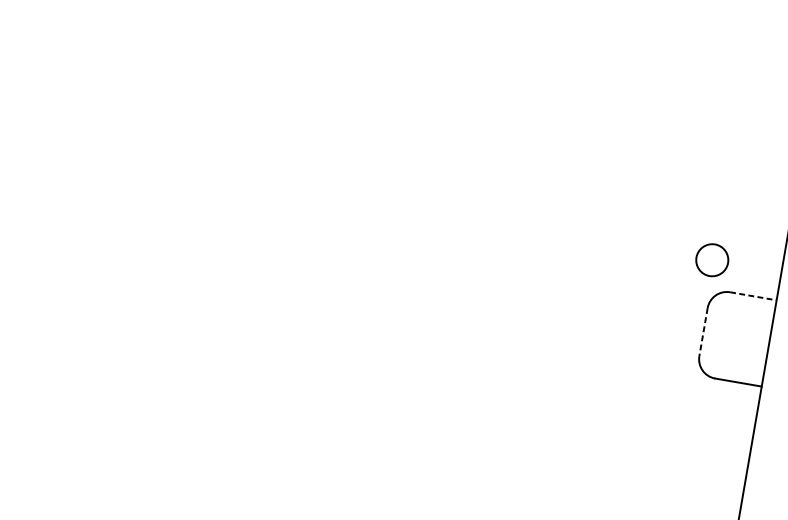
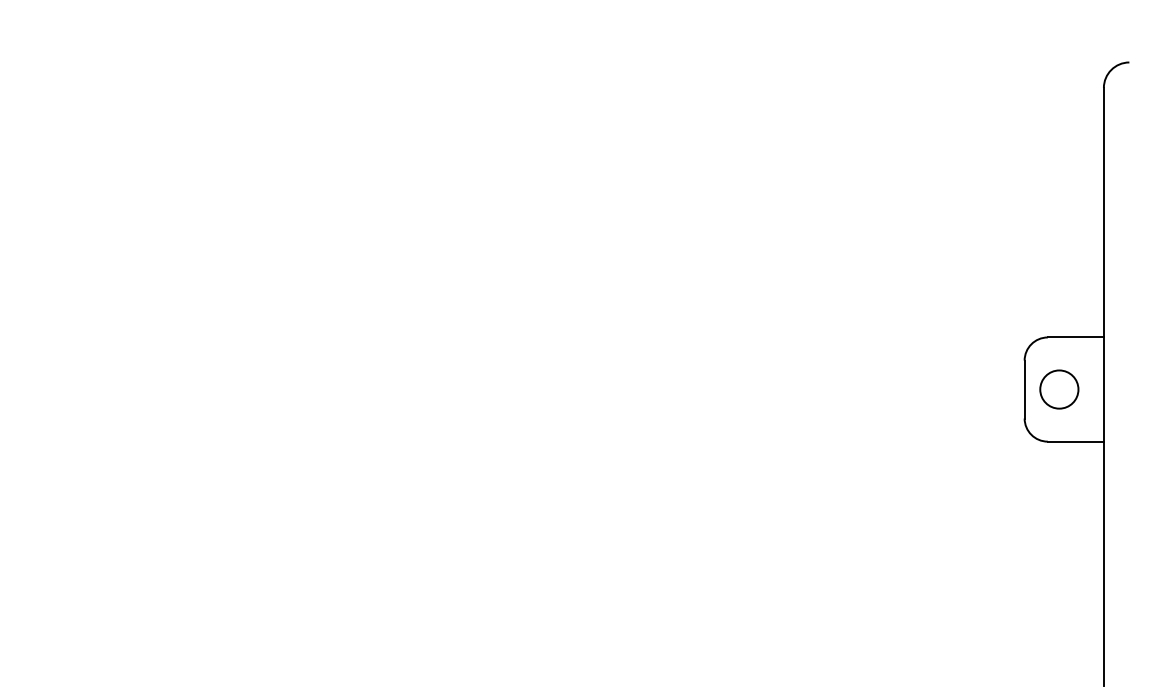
circle: (712, 260) -> (1059, 389), moved
line: (753, 296) -> (1076, 337), dashed -> solid
line: (703, 332) -> (1024, 389), dashed -> solid

